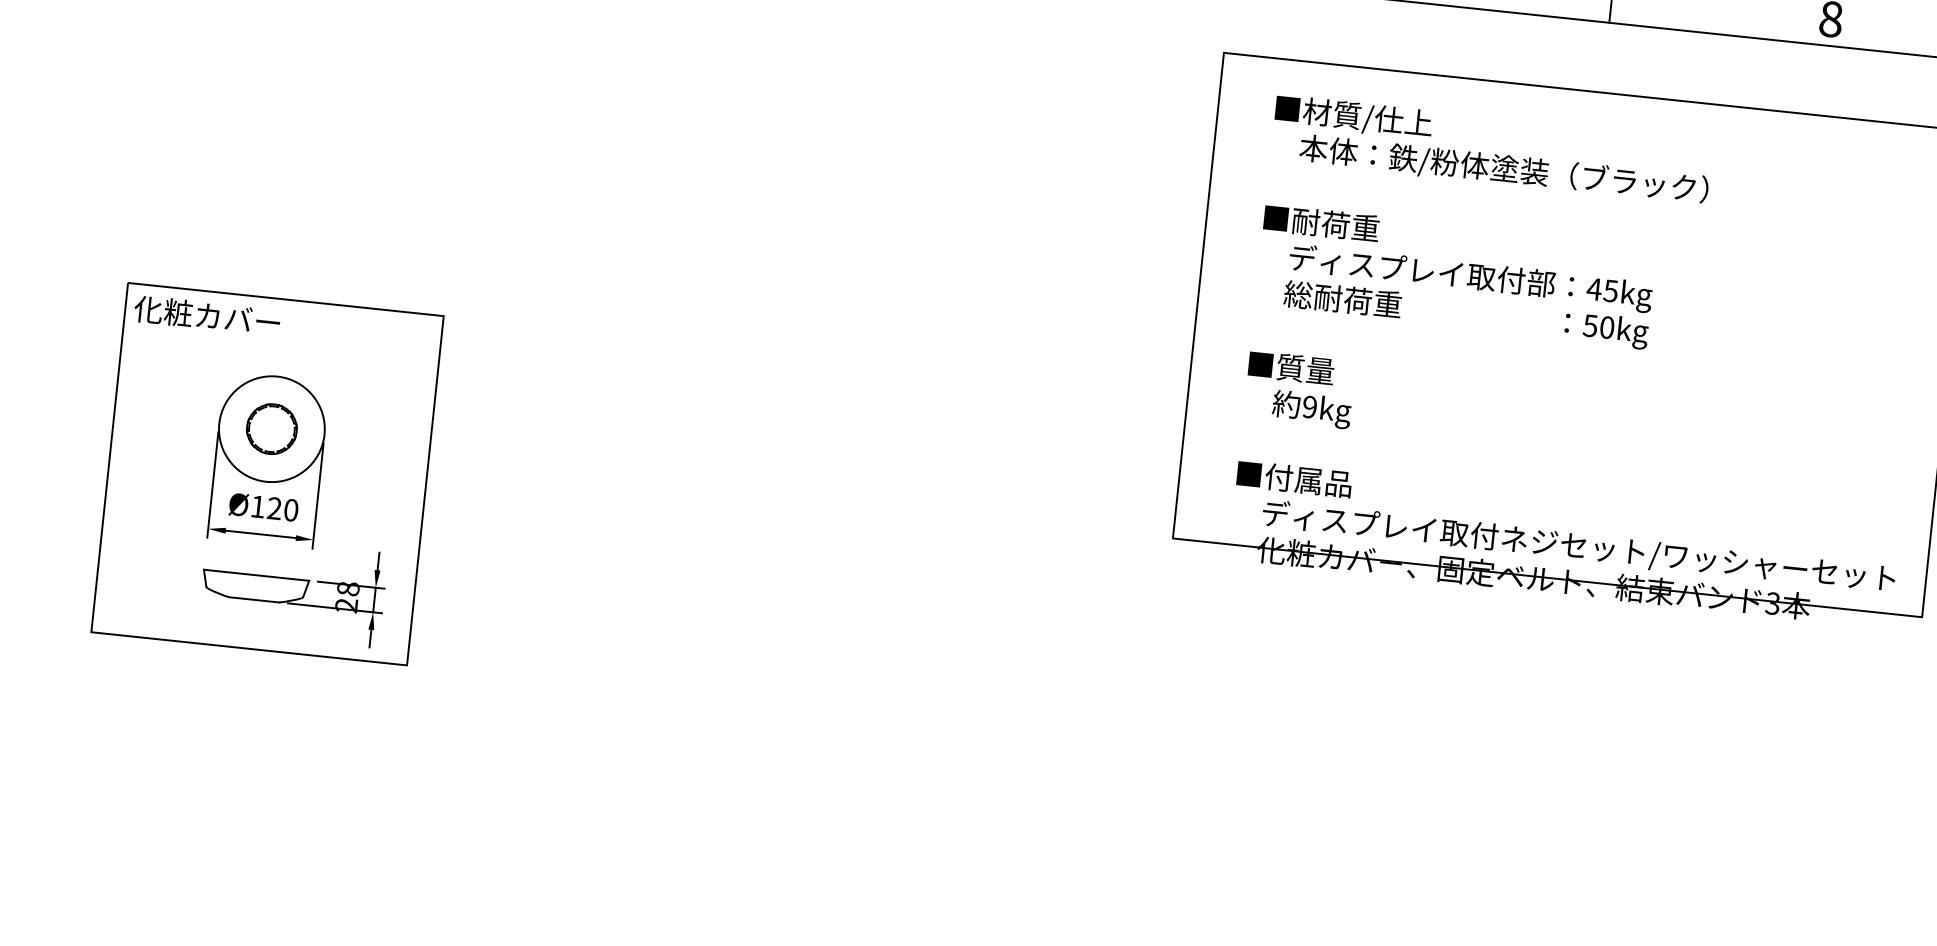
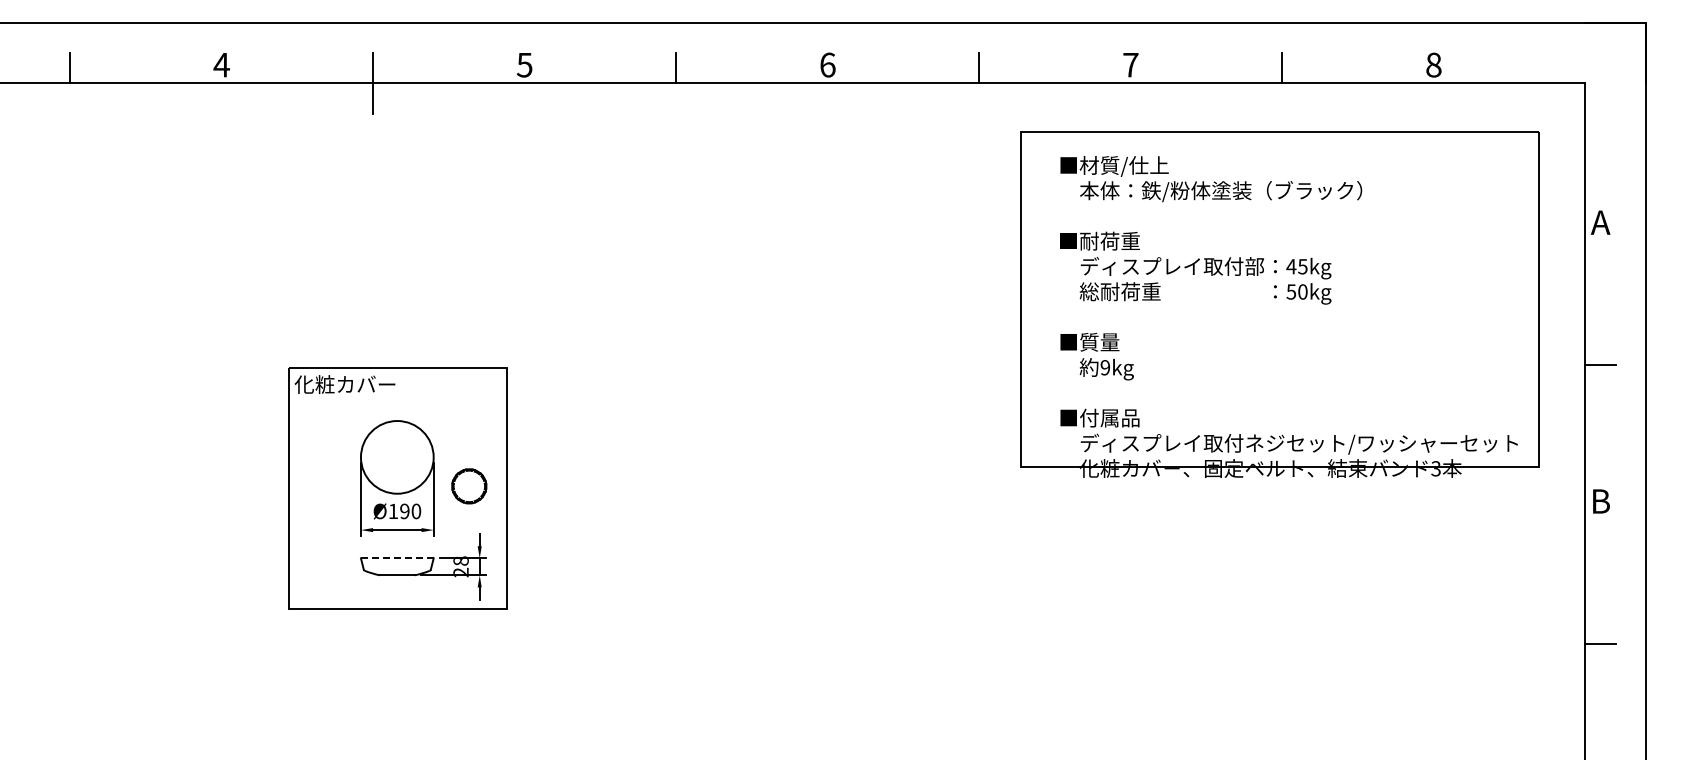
circle: (272, 429) -> (469, 486), moved
text: (274, 508) -> (404, 511), Ø120 -> Ø190
line: (256, 575) -> (397, 558), solid -> dashed

